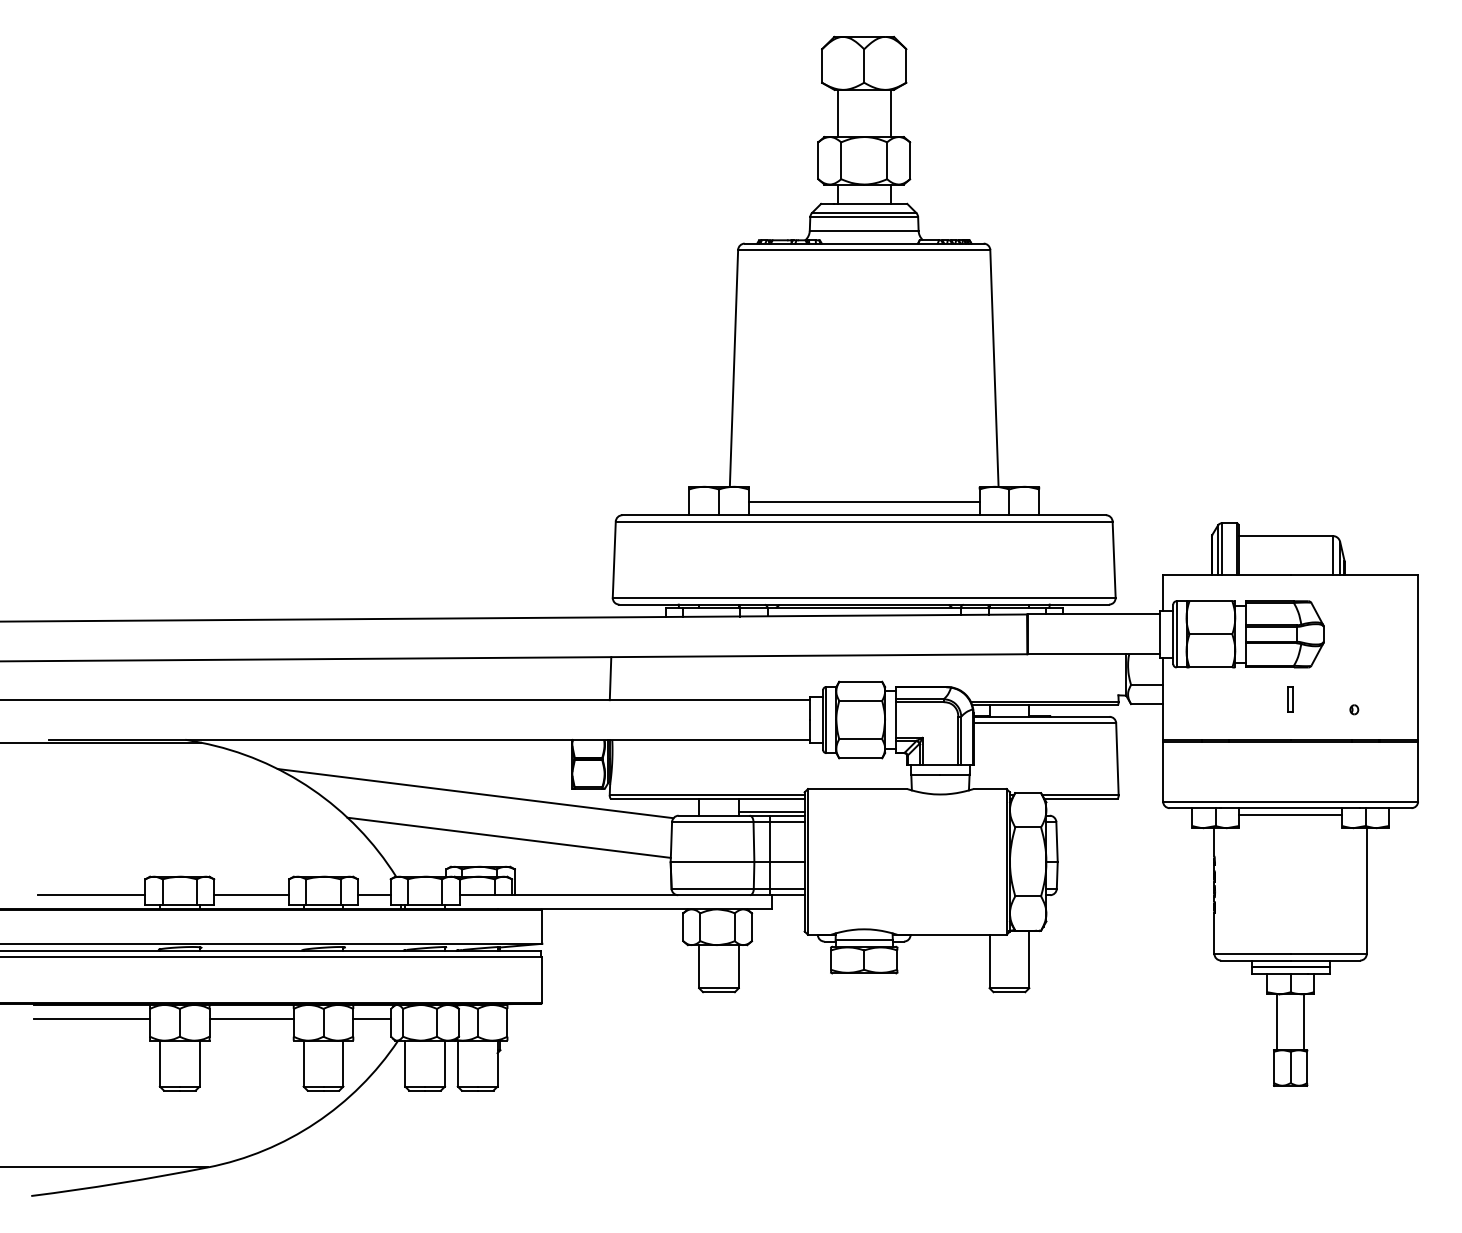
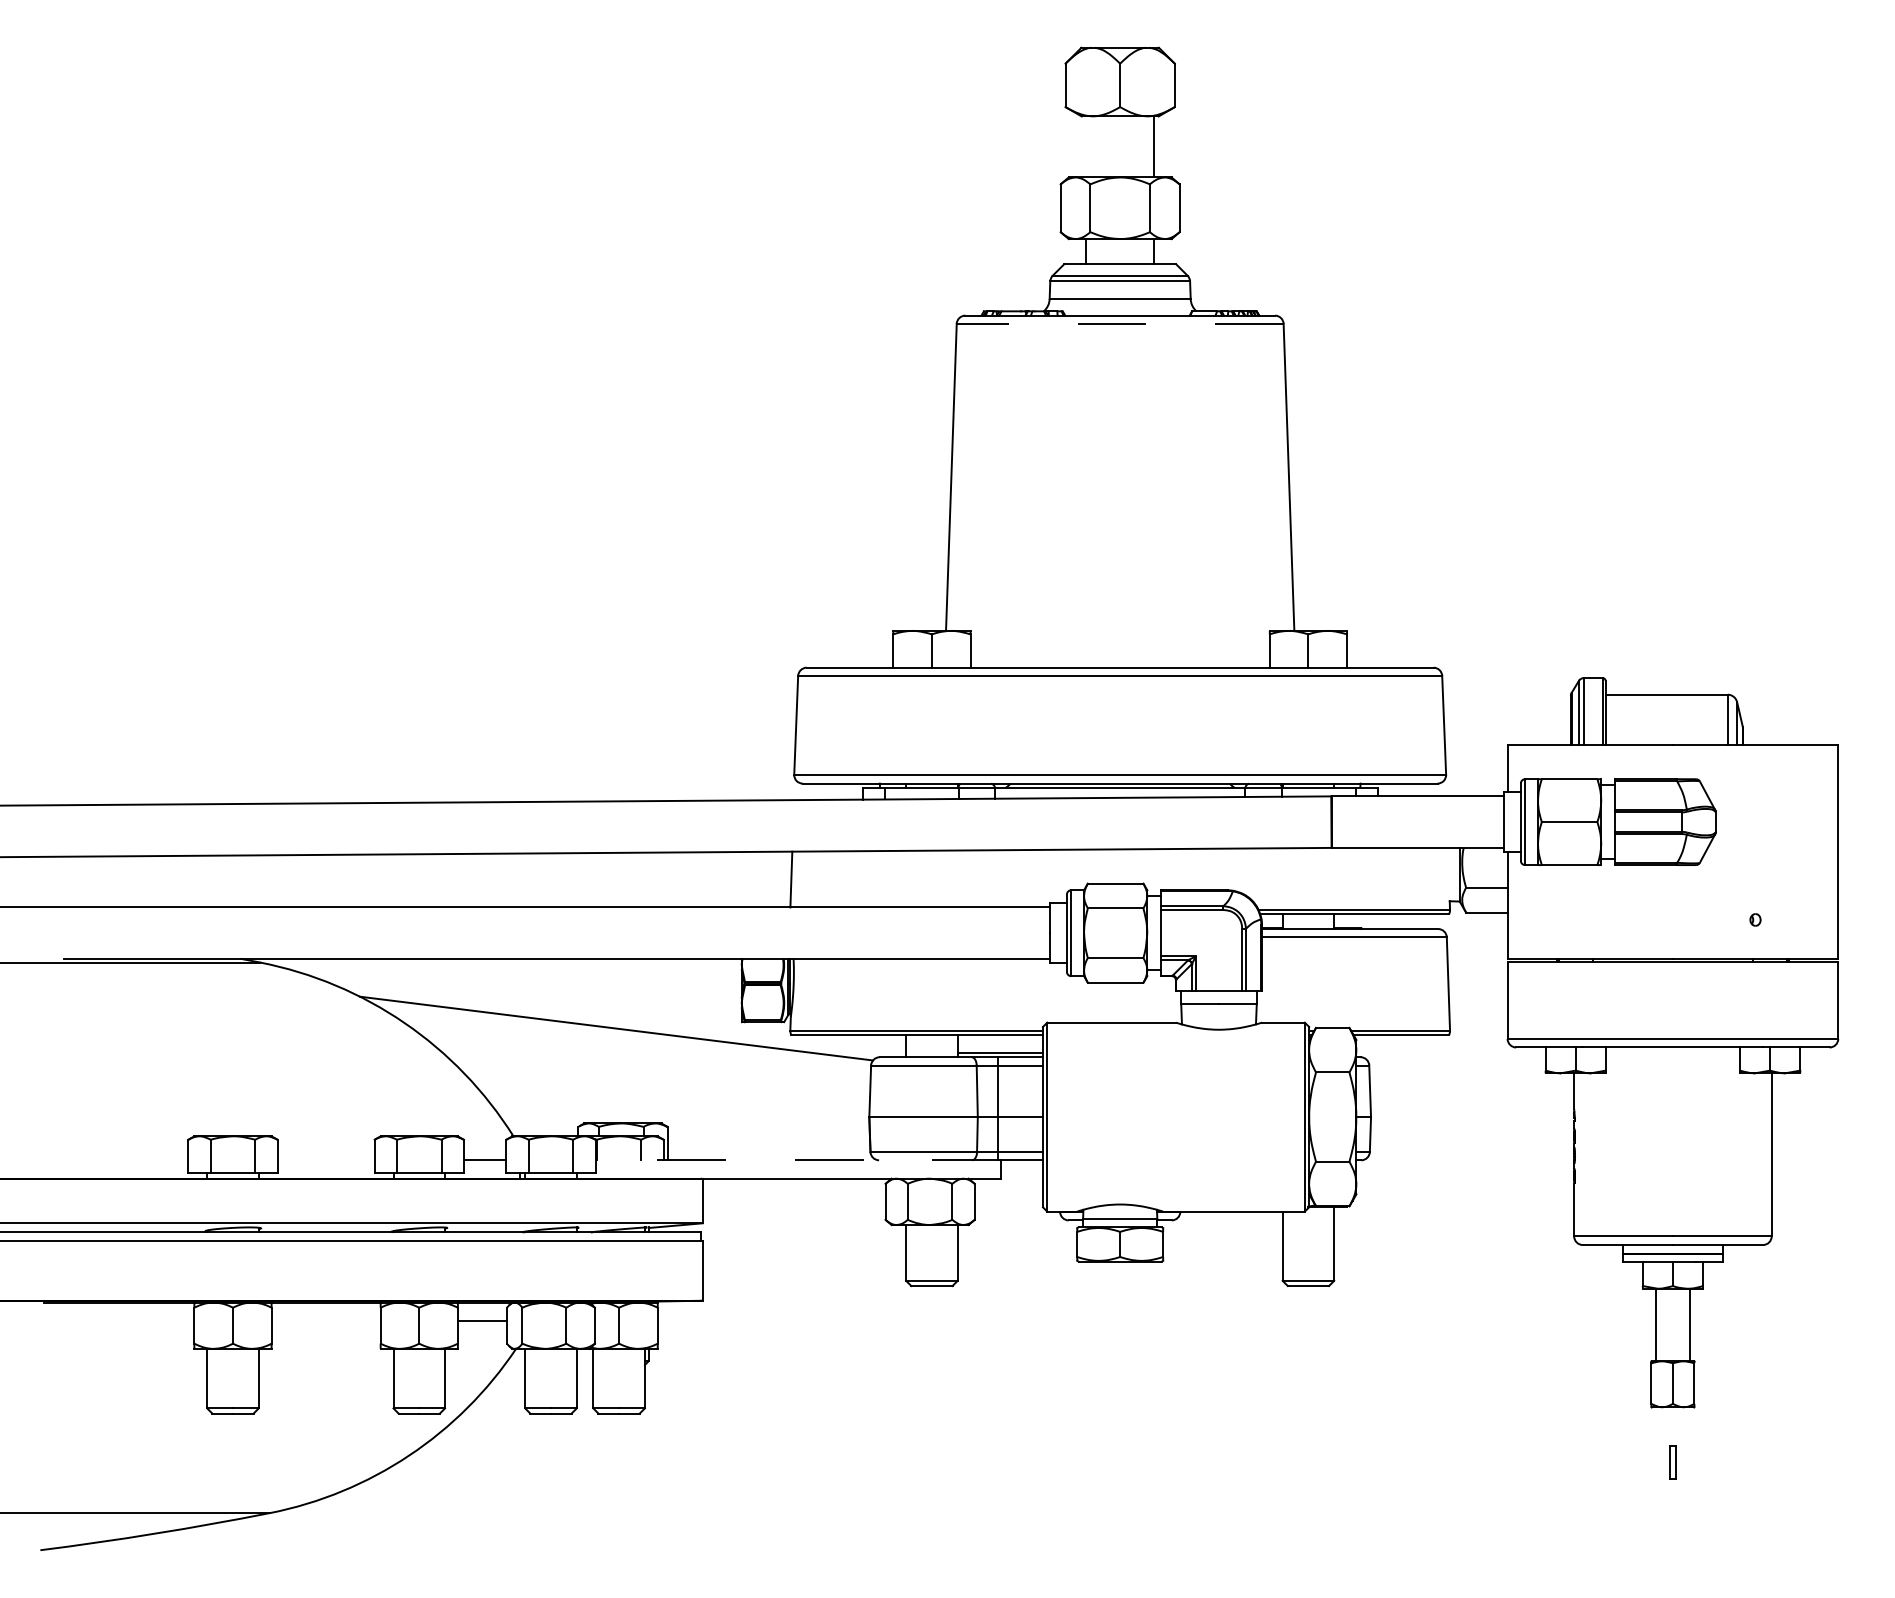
line: (837, 113) -> (1085, 146), removed
line: (863, 250) -> (1119, 324), solid -> dashed
line: (863, 502) -> (1119, 651), removed
part: (1290, 699) -> (1672, 1462), moved
line: (1290, 814) -> (1672, 1055), removed
line: (508, 837) -> (659, 1085), removed
line: (91, 895) -> (118, 1160), removed
line: (251, 895) -> (325, 1160), removed
line: (615, 895) -> (797, 1160), solid -> dashed
line: (91, 1019) -> (118, 1321), removed
line: (251, 1019) -> (325, 1321), removed

